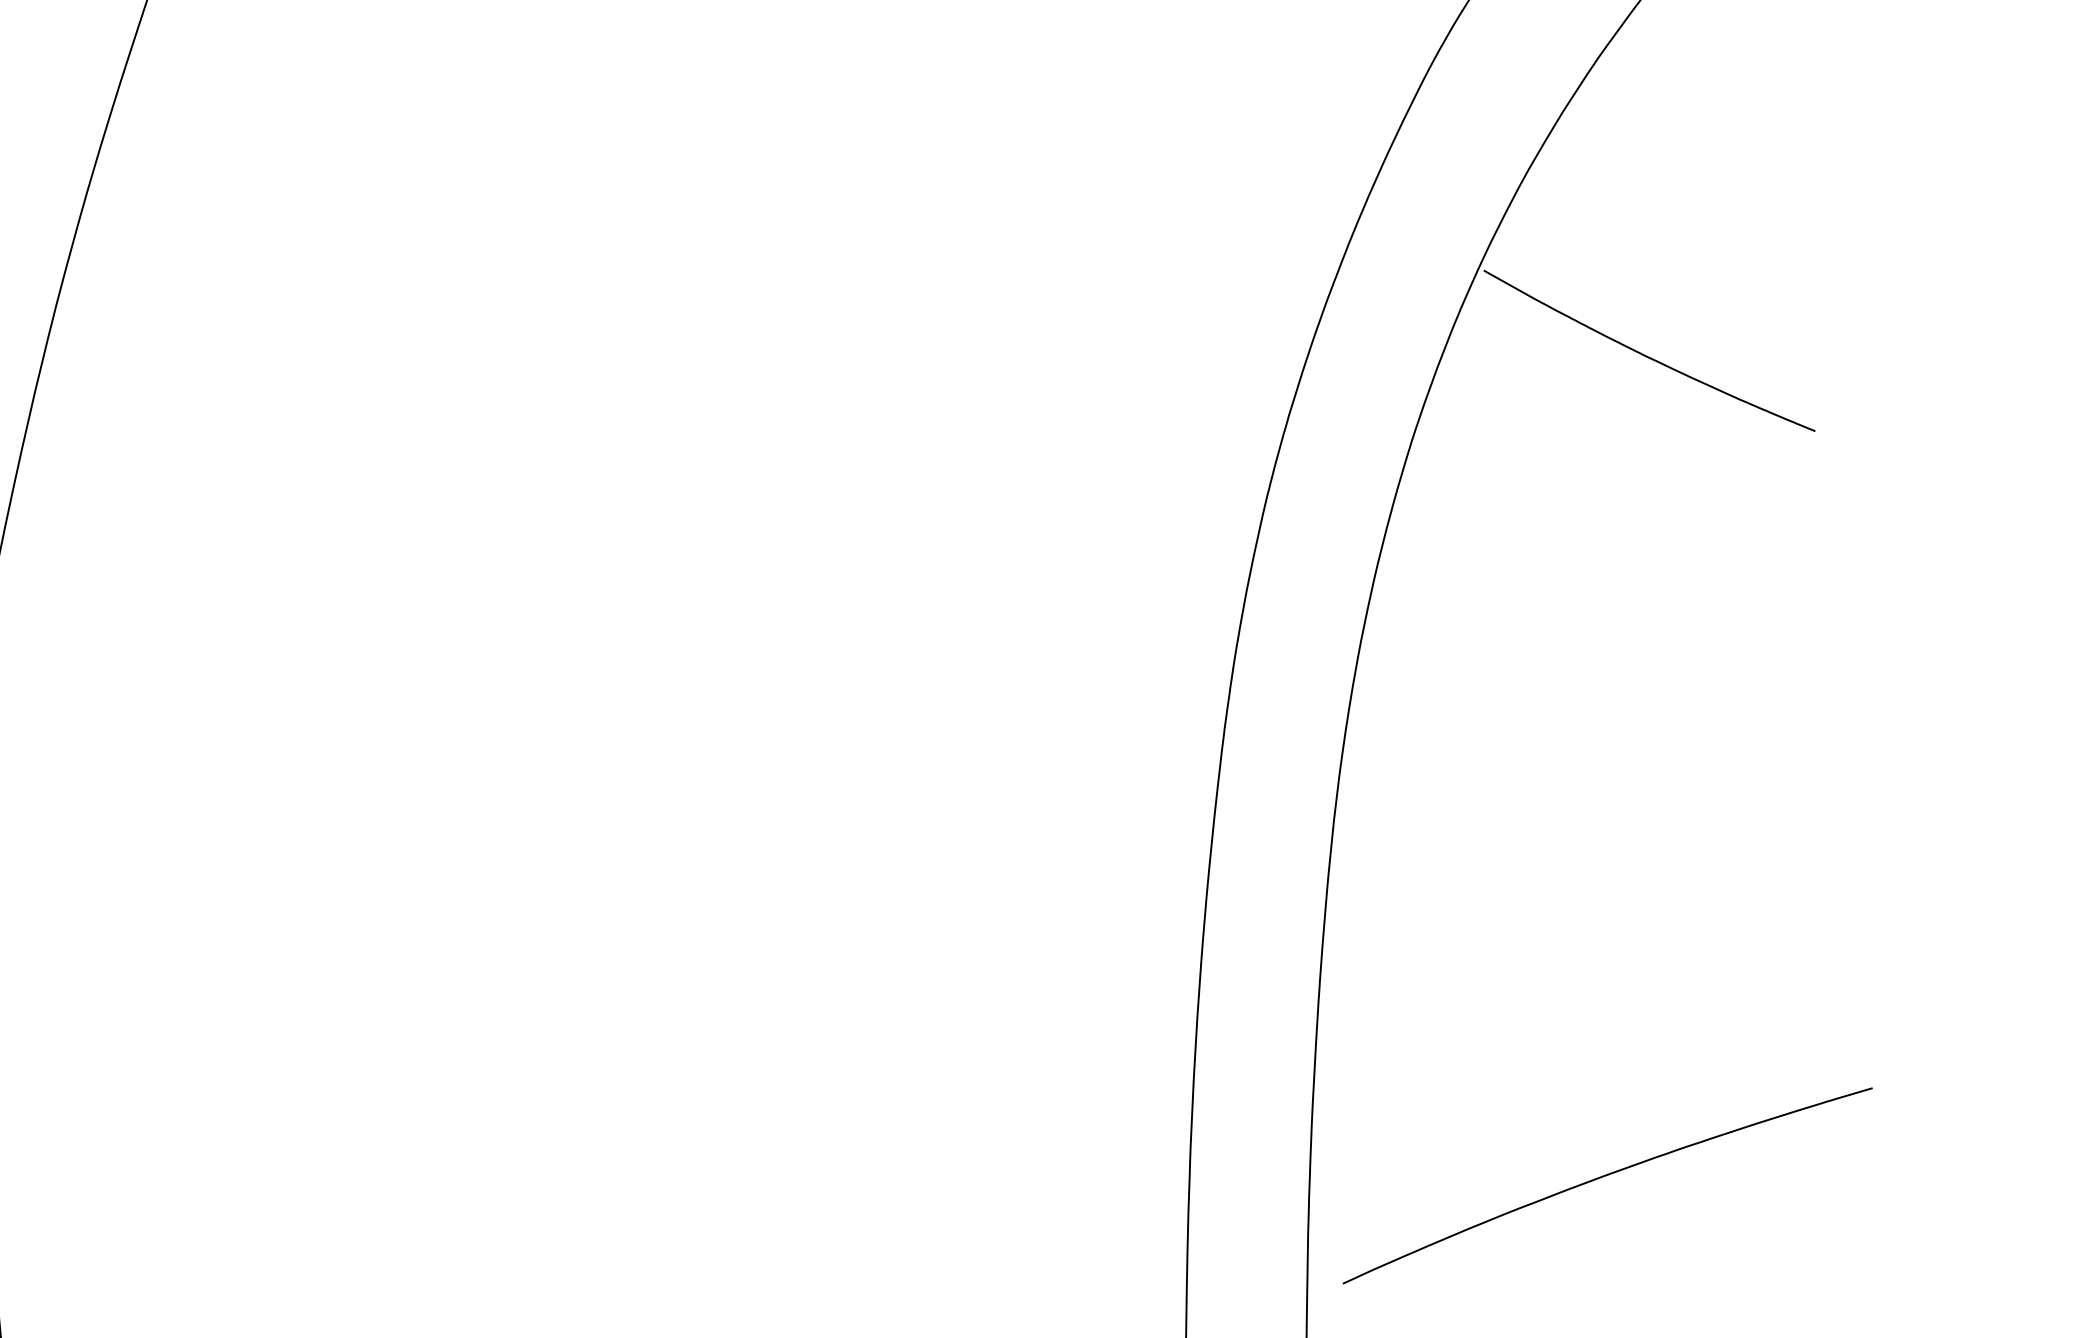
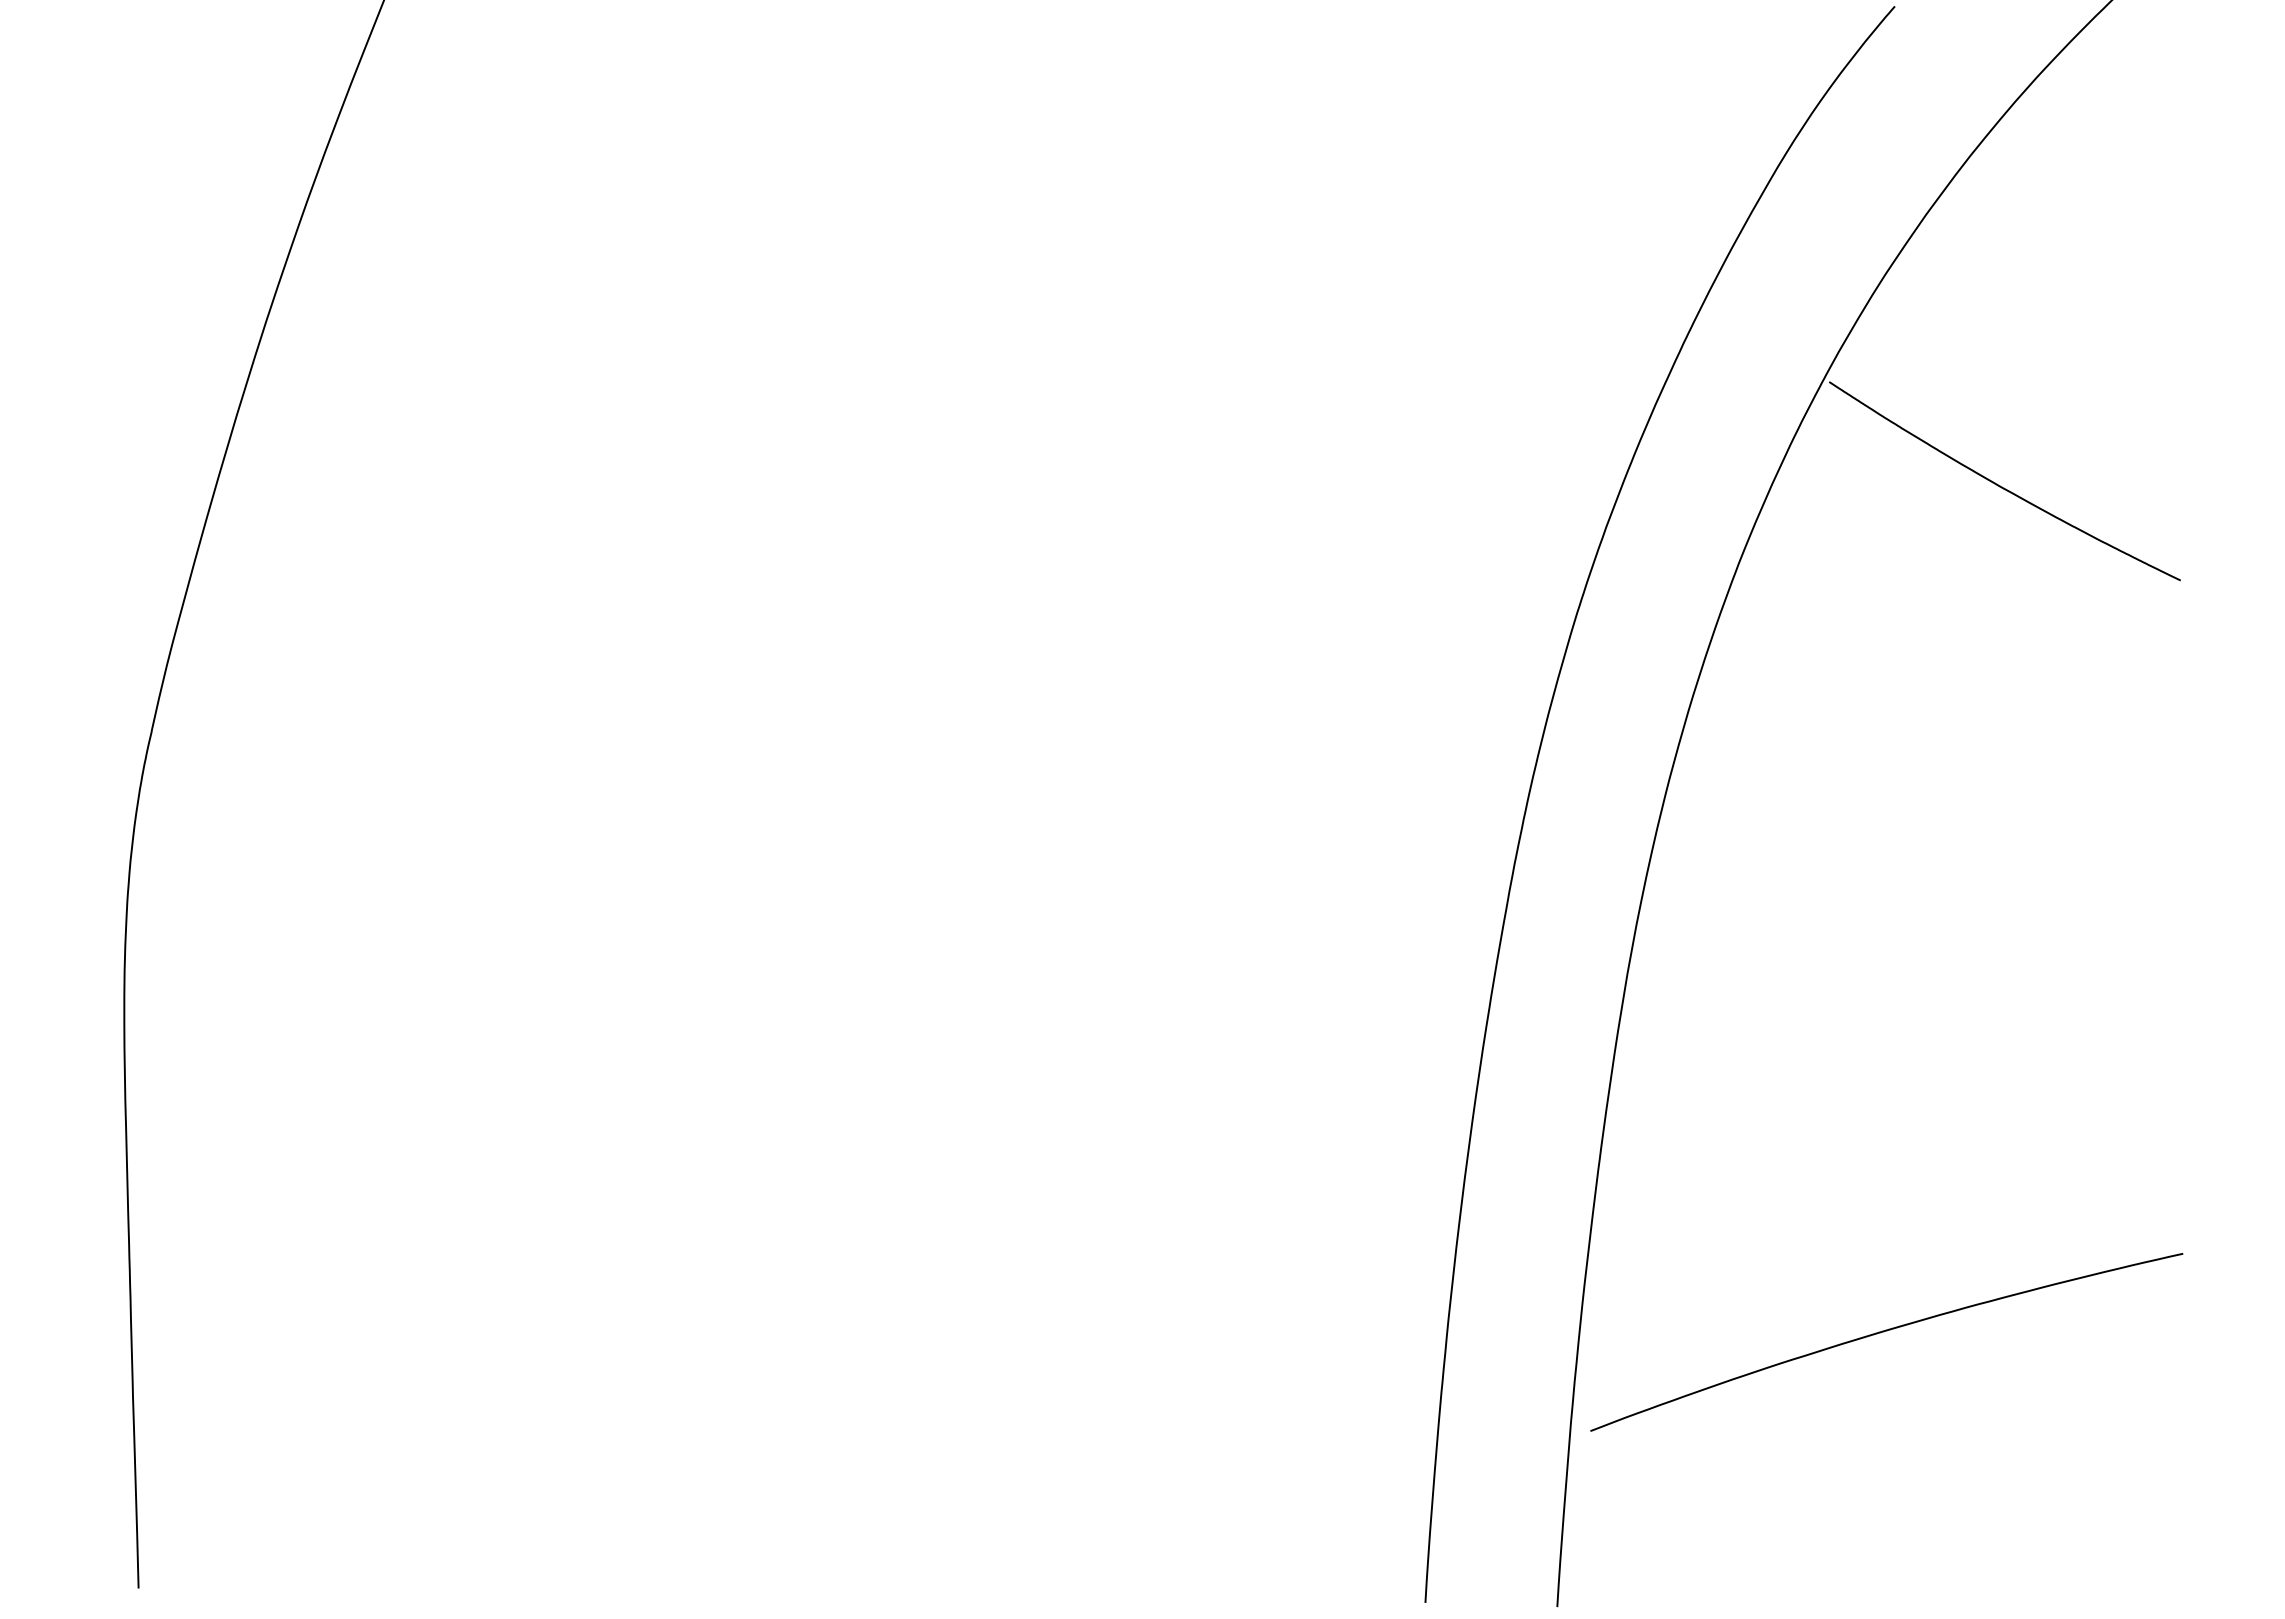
curve: (1604, 1177) -> (1883, 1332), moved

